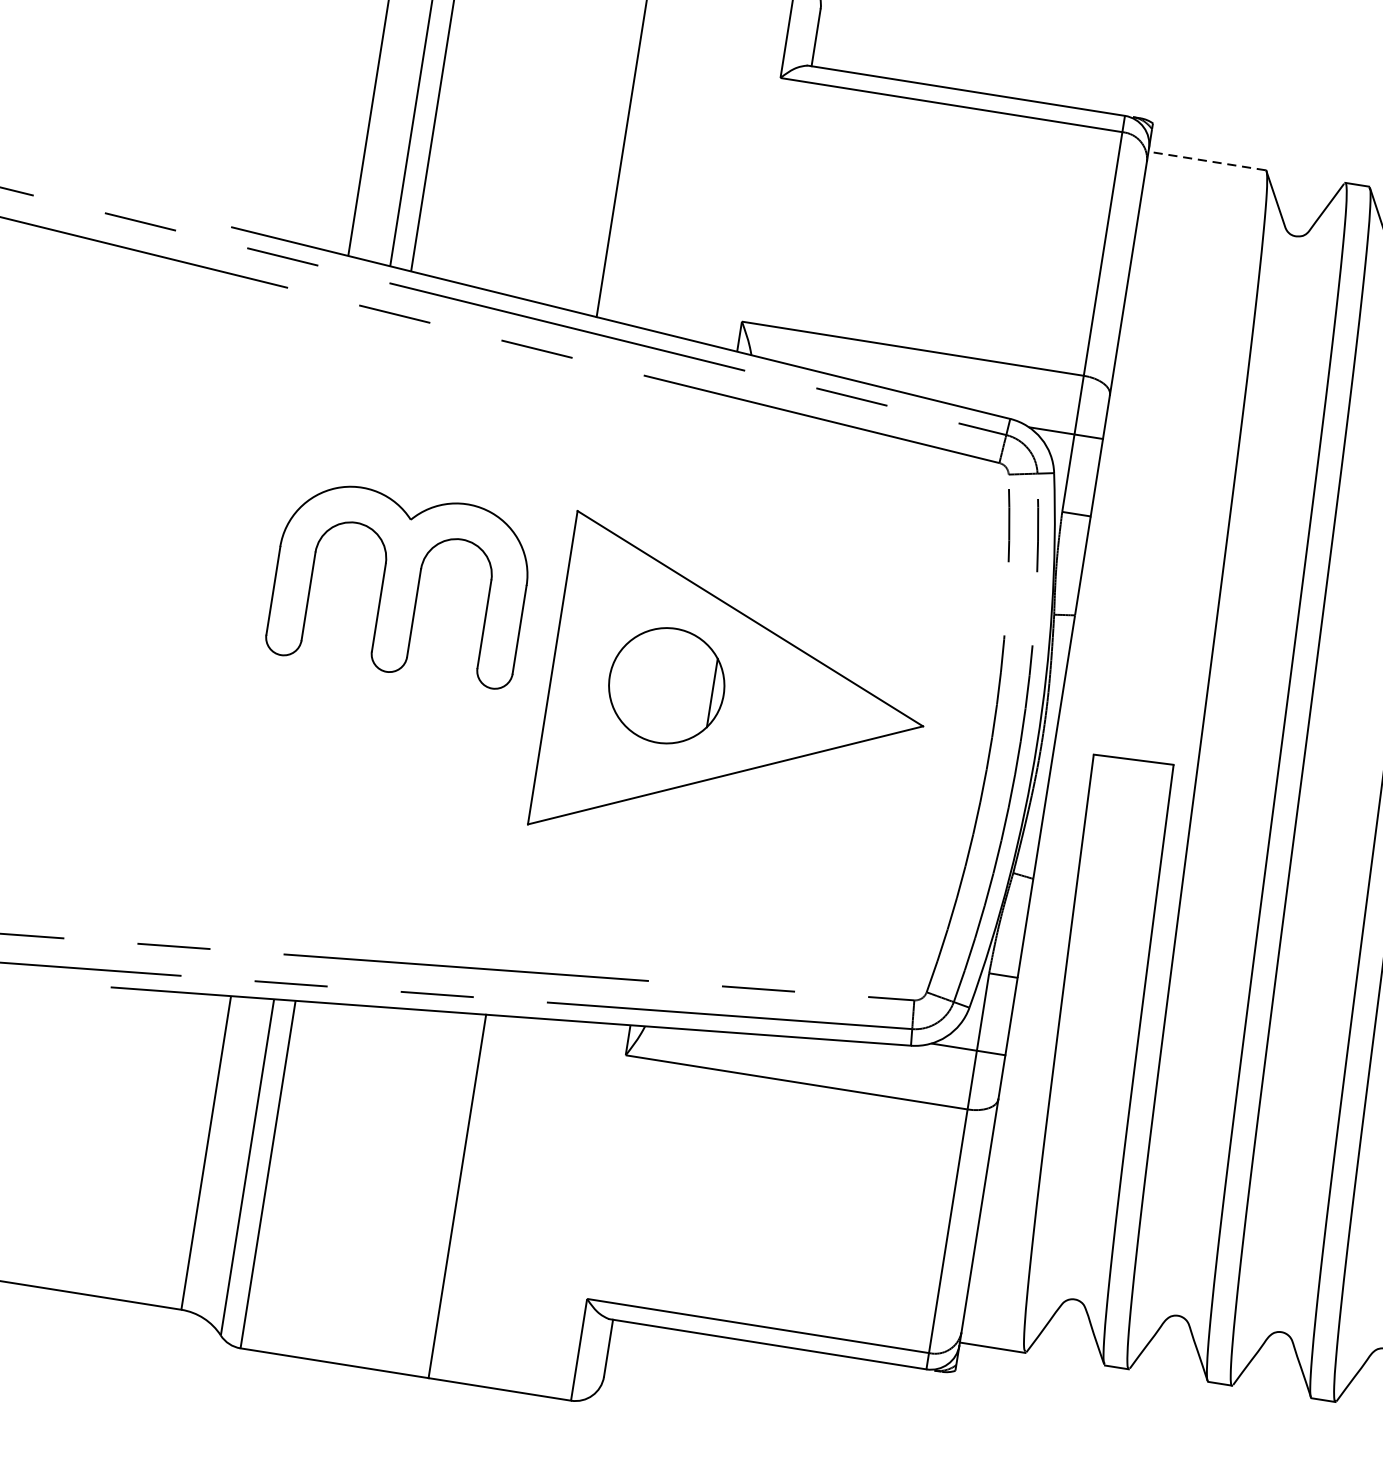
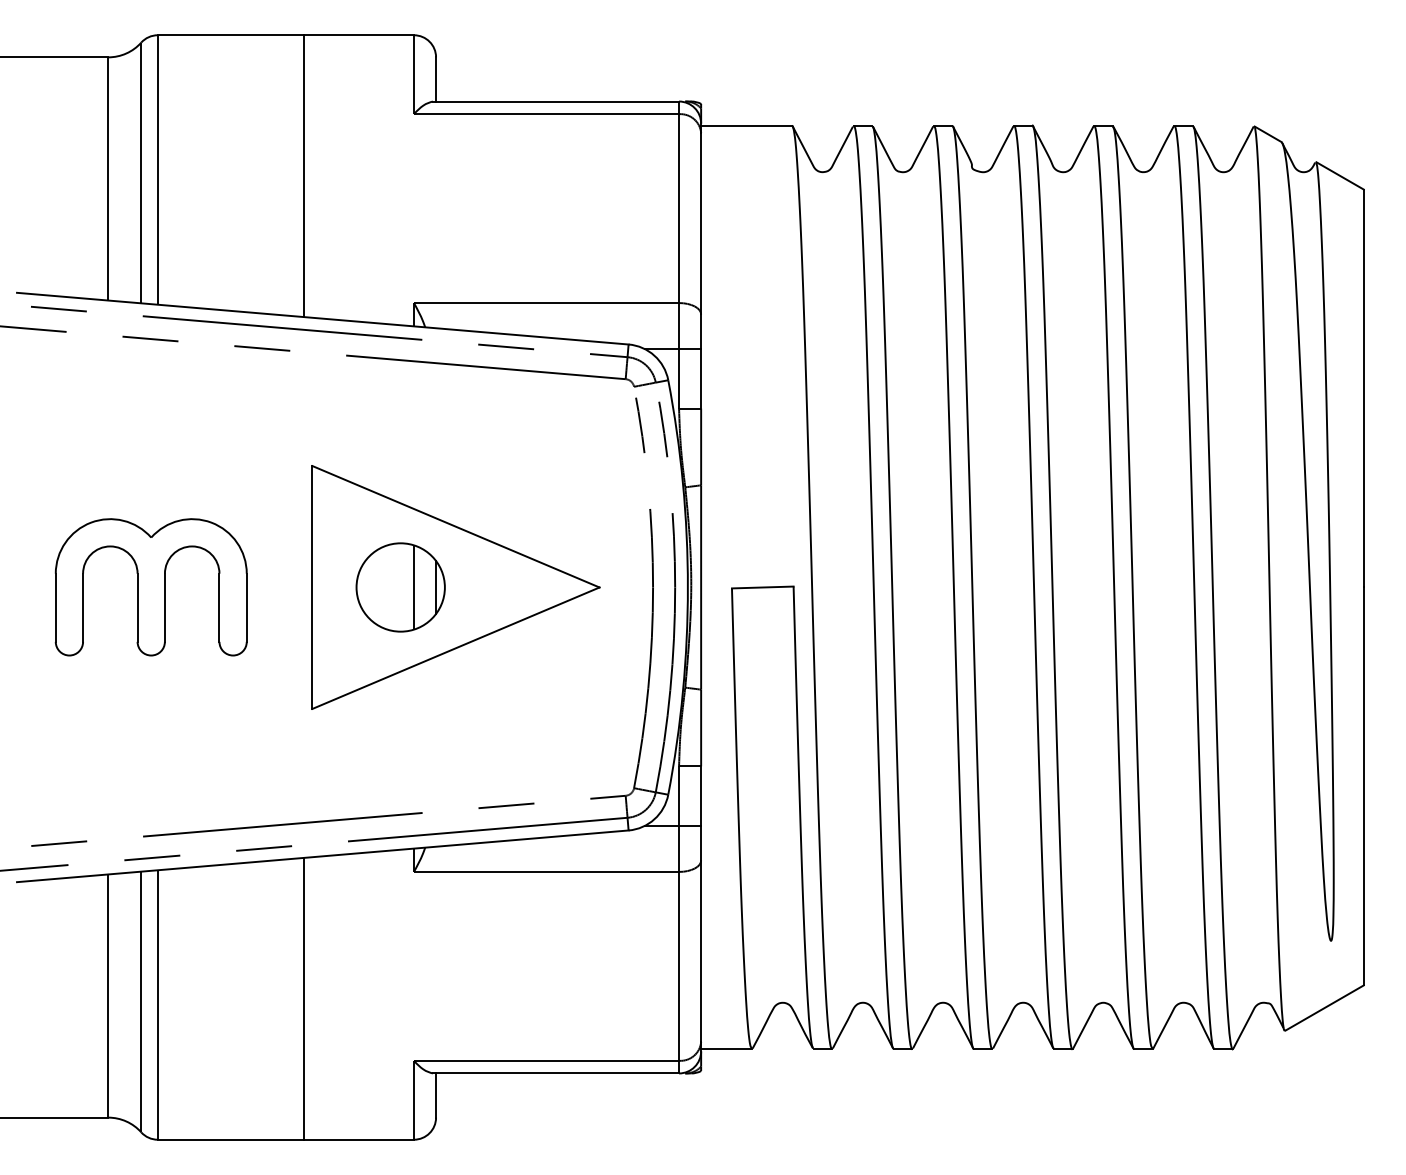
line: (1207, 160) -> (746, 125), dashed -> solid
part: (399, 583) -> (150, 587), moved
line: (683, 688) -> (413, 587), added

